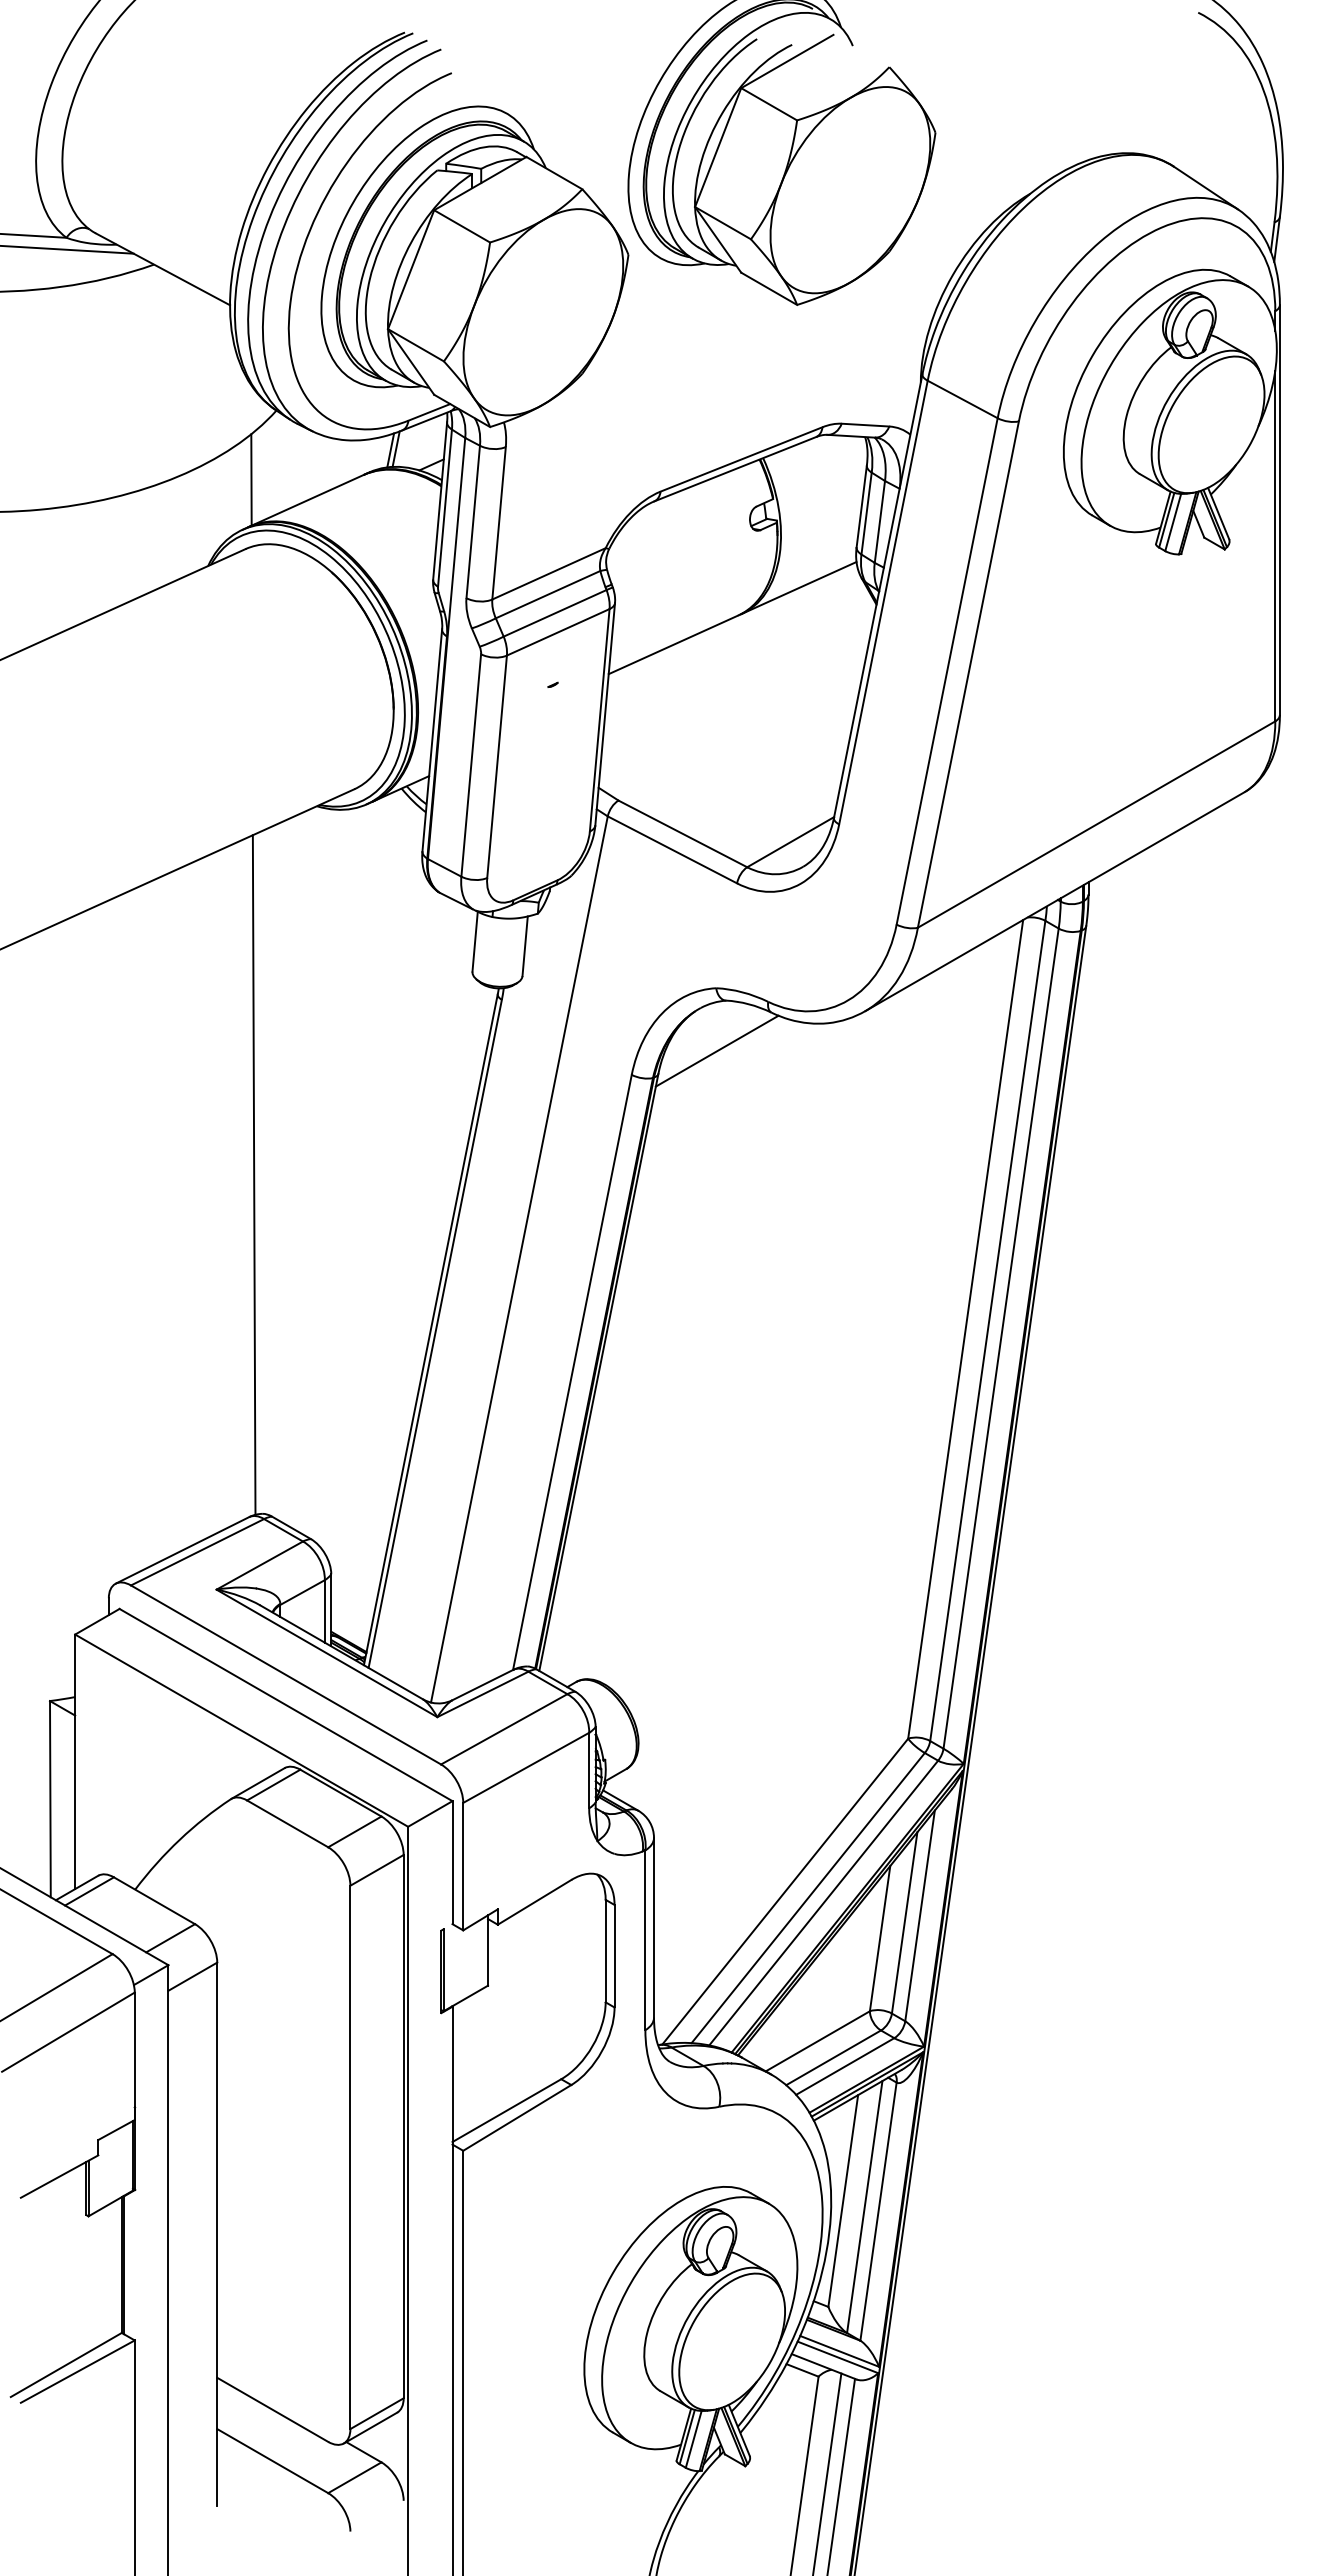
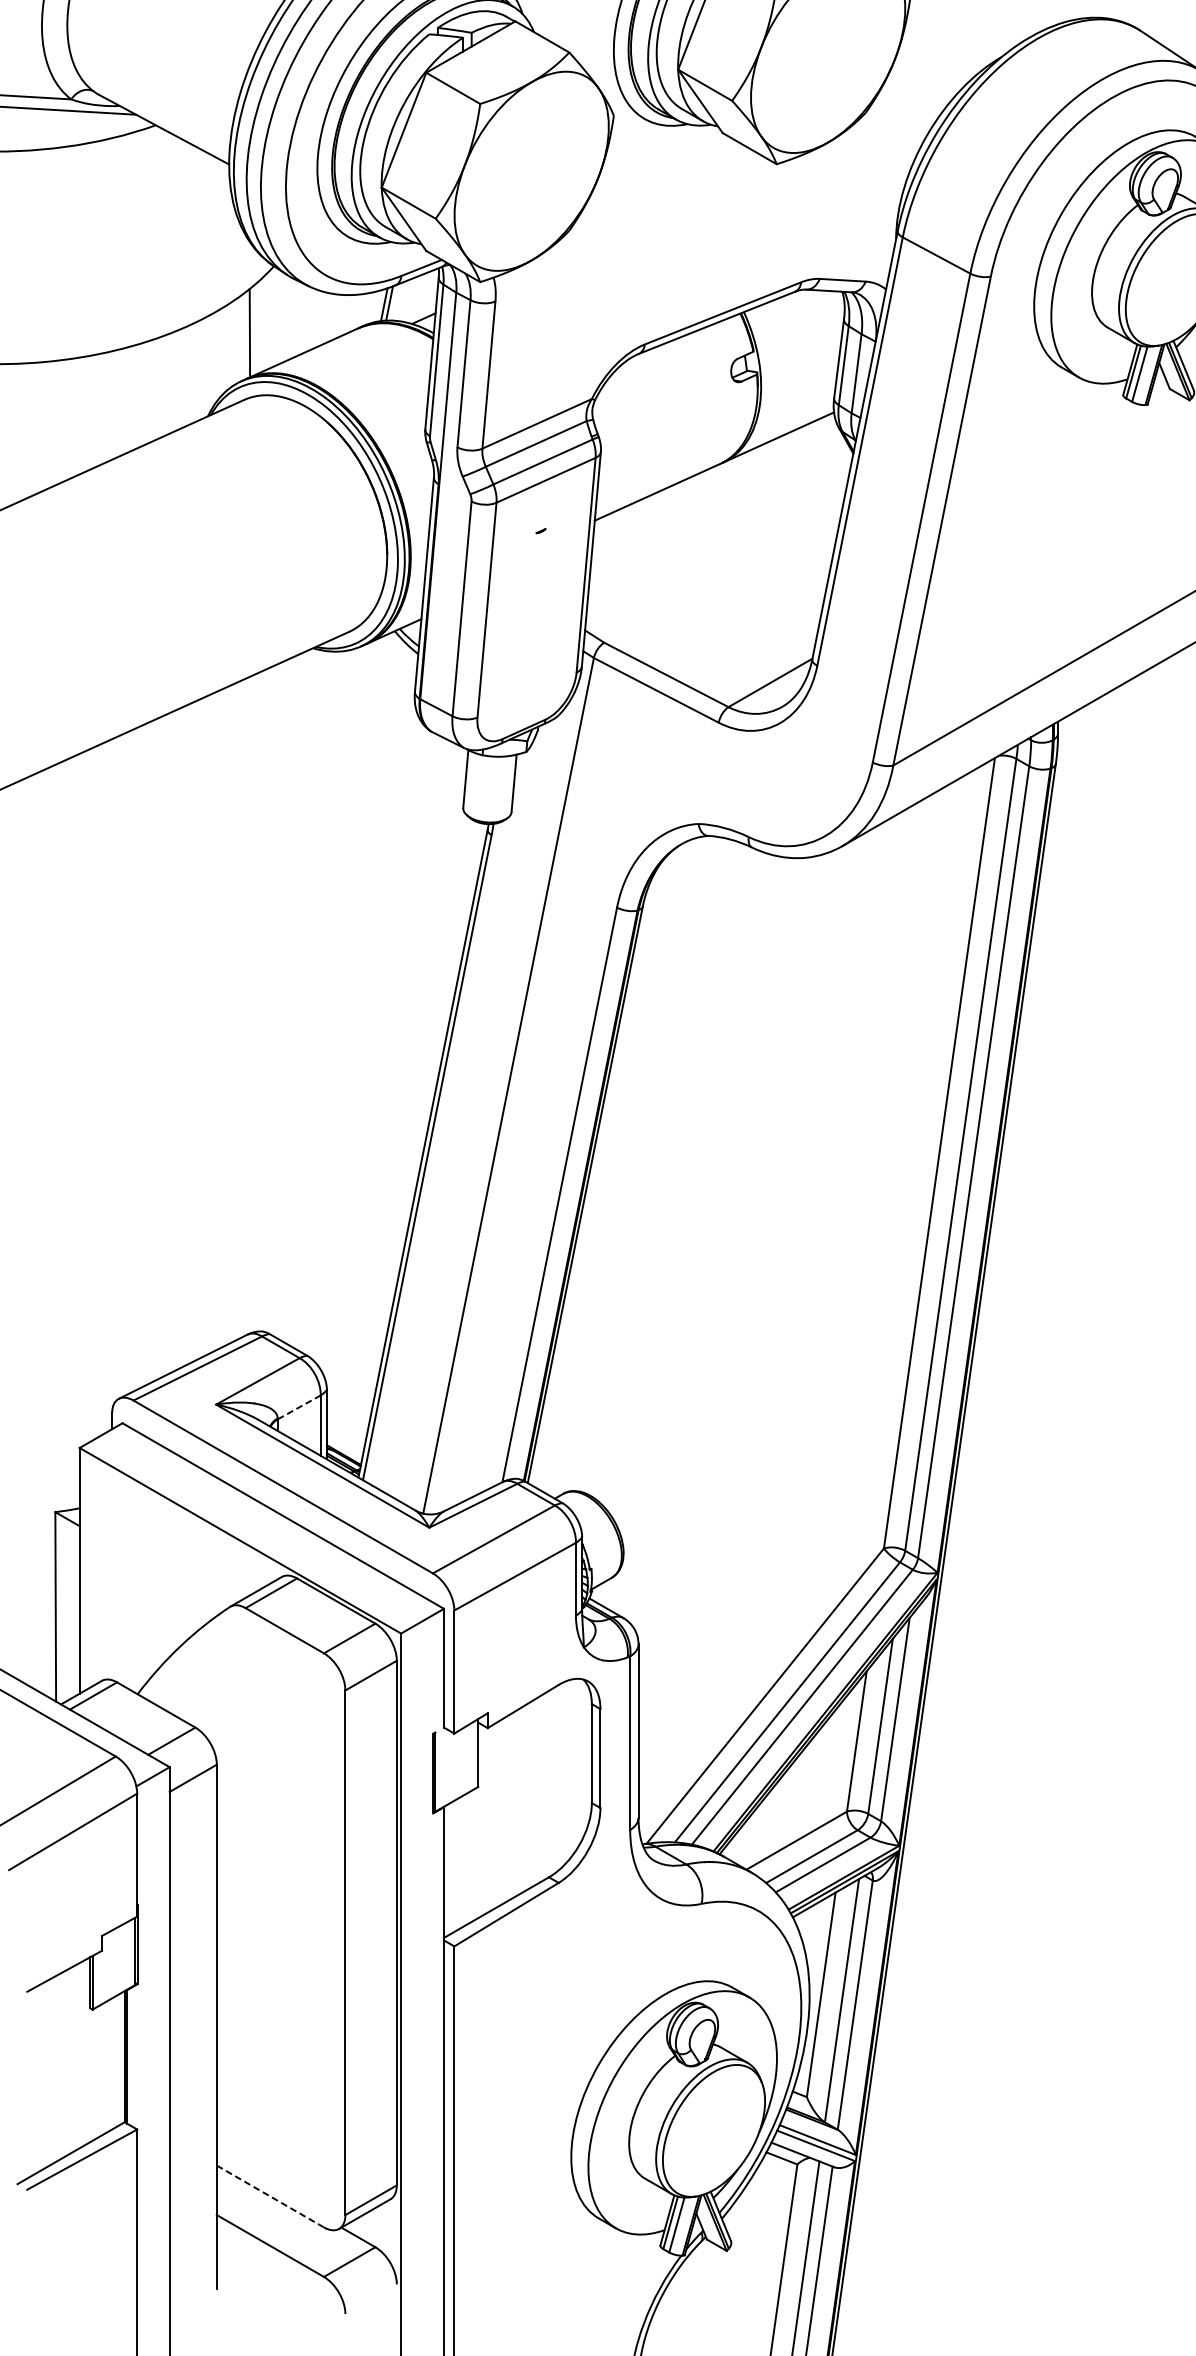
line: (716, 1050) -> (698, 884), removed
line: (253, 1174) -> (251, 1003), removed
line: (303, 1592) -> (300, 1407), solid -> dashed
line: (273, 2410) -> (271, 2197), solid -> dashed

